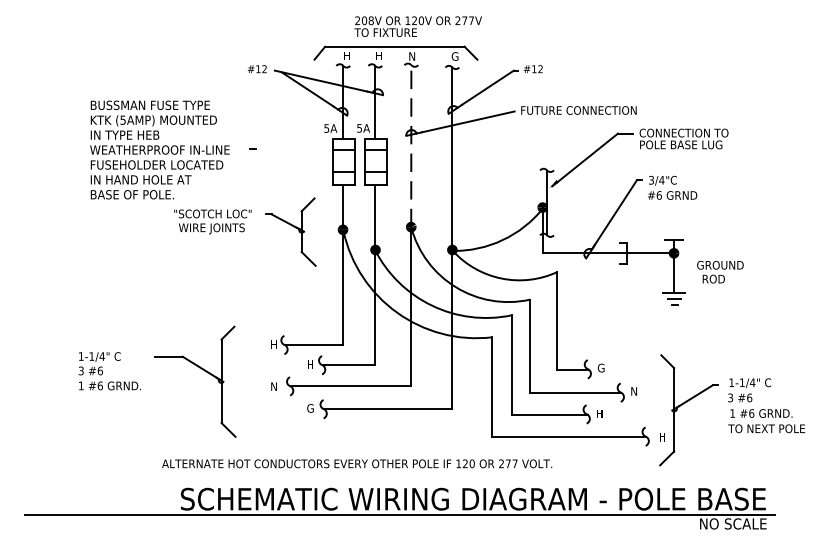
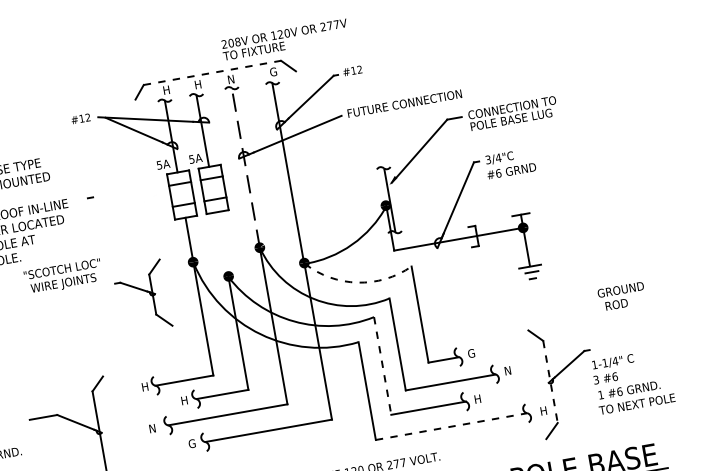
text: (417, 26) -> (284, 39), moved
line: (394, 46) -> (212, 72), solid -> dashed
line: (375, 214) -> (222, 241), removed
part: (290, 231) -> (141, 296), moved
text: (720, 271) -> (621, 295), moved
line: (501, 278) -> (357, 282), solid -> dashed
line: (511, 364) -> (382, 365), solid -> dashed
text: (766, 405) -> (632, 381), moved
line: (674, 409) -> (550, 381), solid -> dashed
line: (568, 436) -> (451, 426), solid -> dashed

